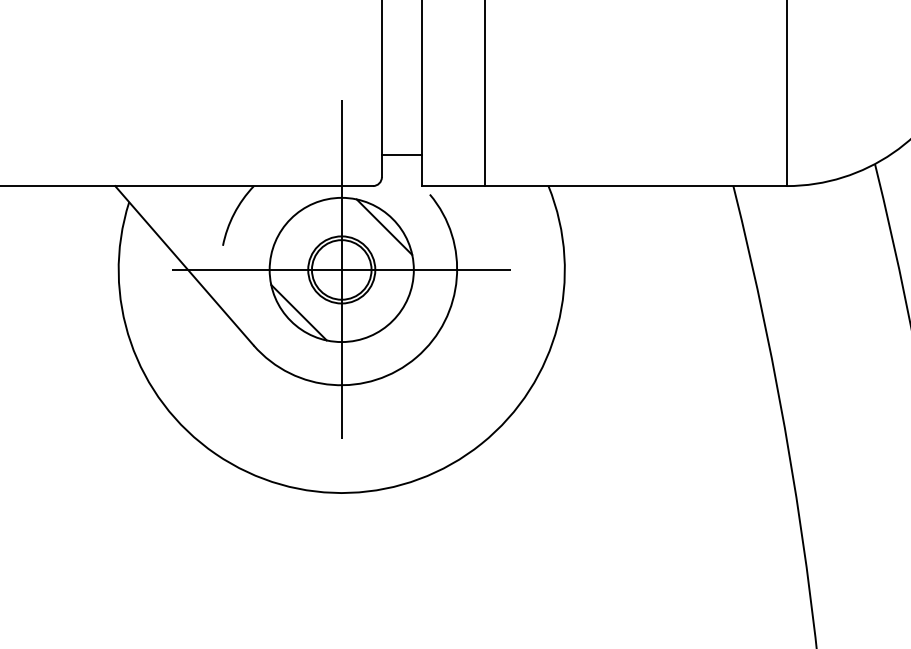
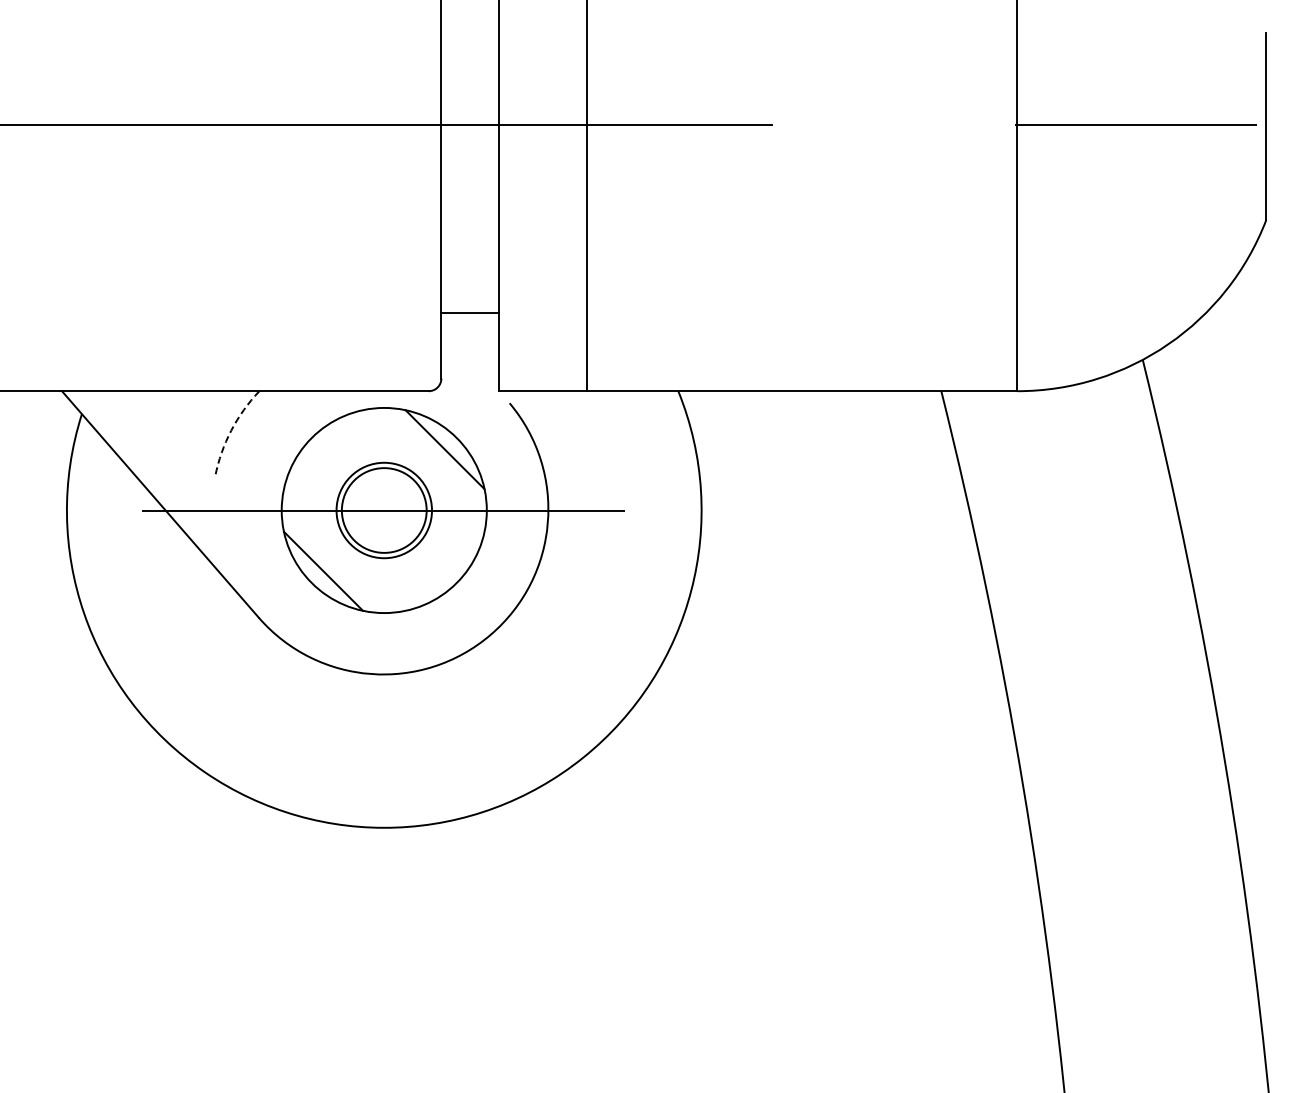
line: (401, 154) -> (469, 312), moved
arc: (234, 213) -> (231, 430), solid -> dashed
line: (341, 269) -> (384, 509), removed

